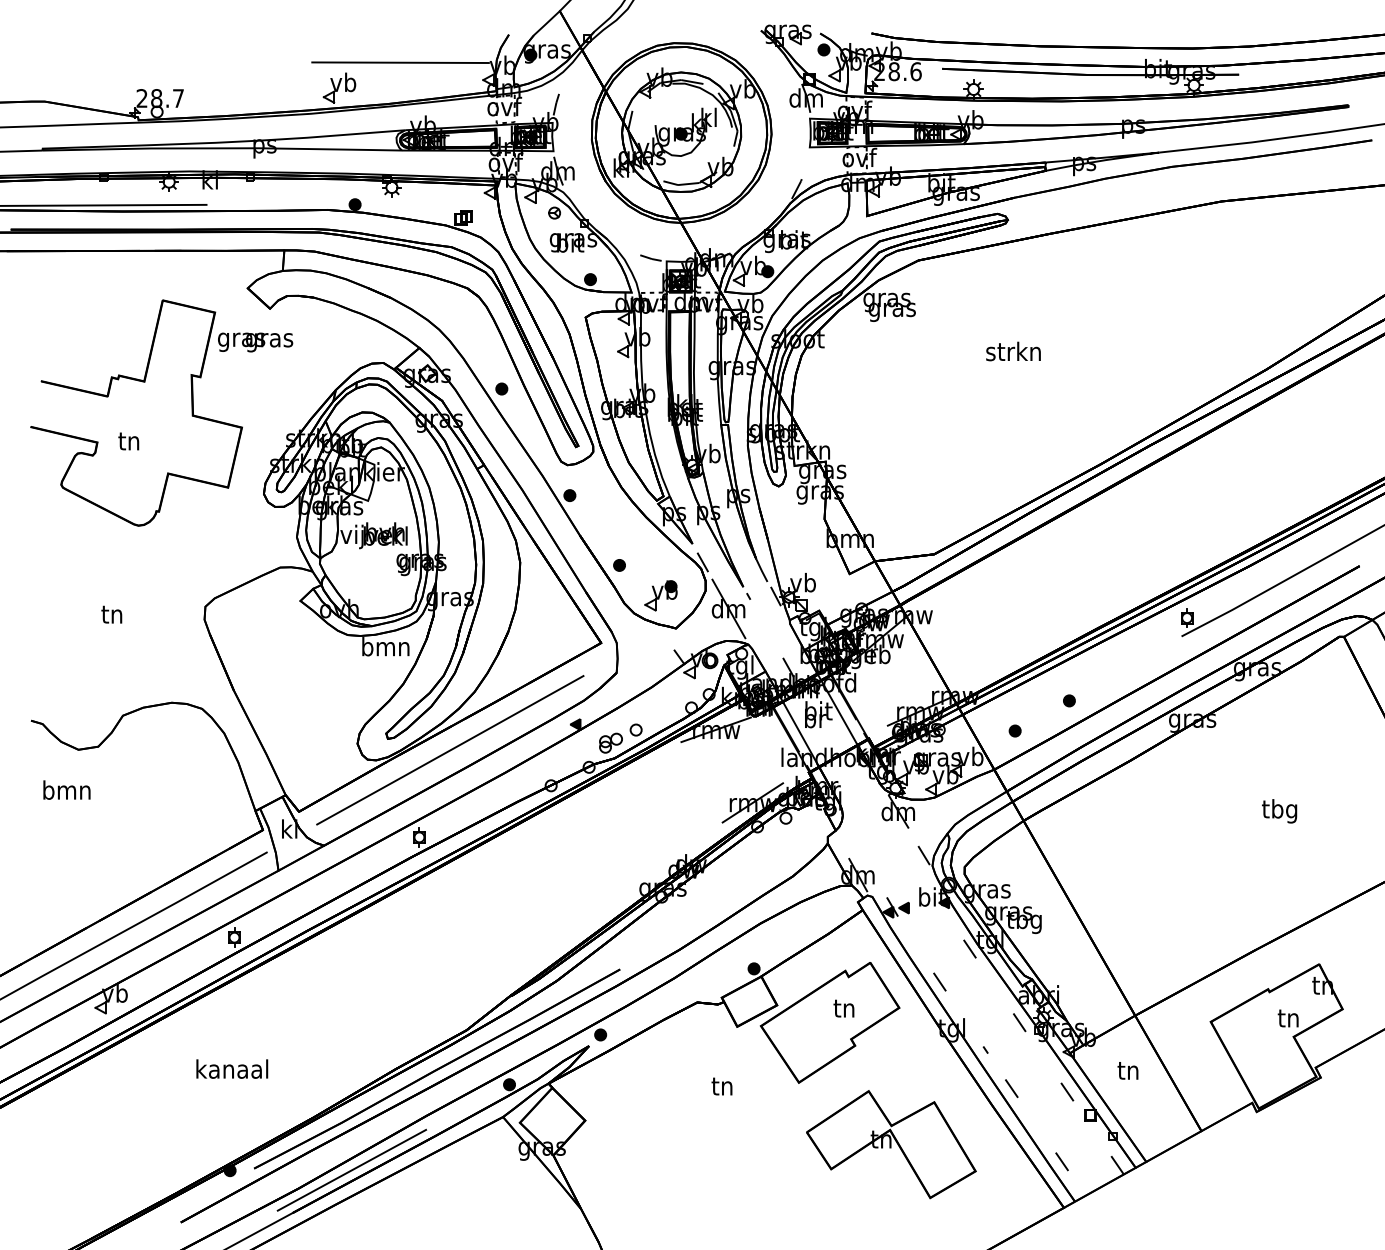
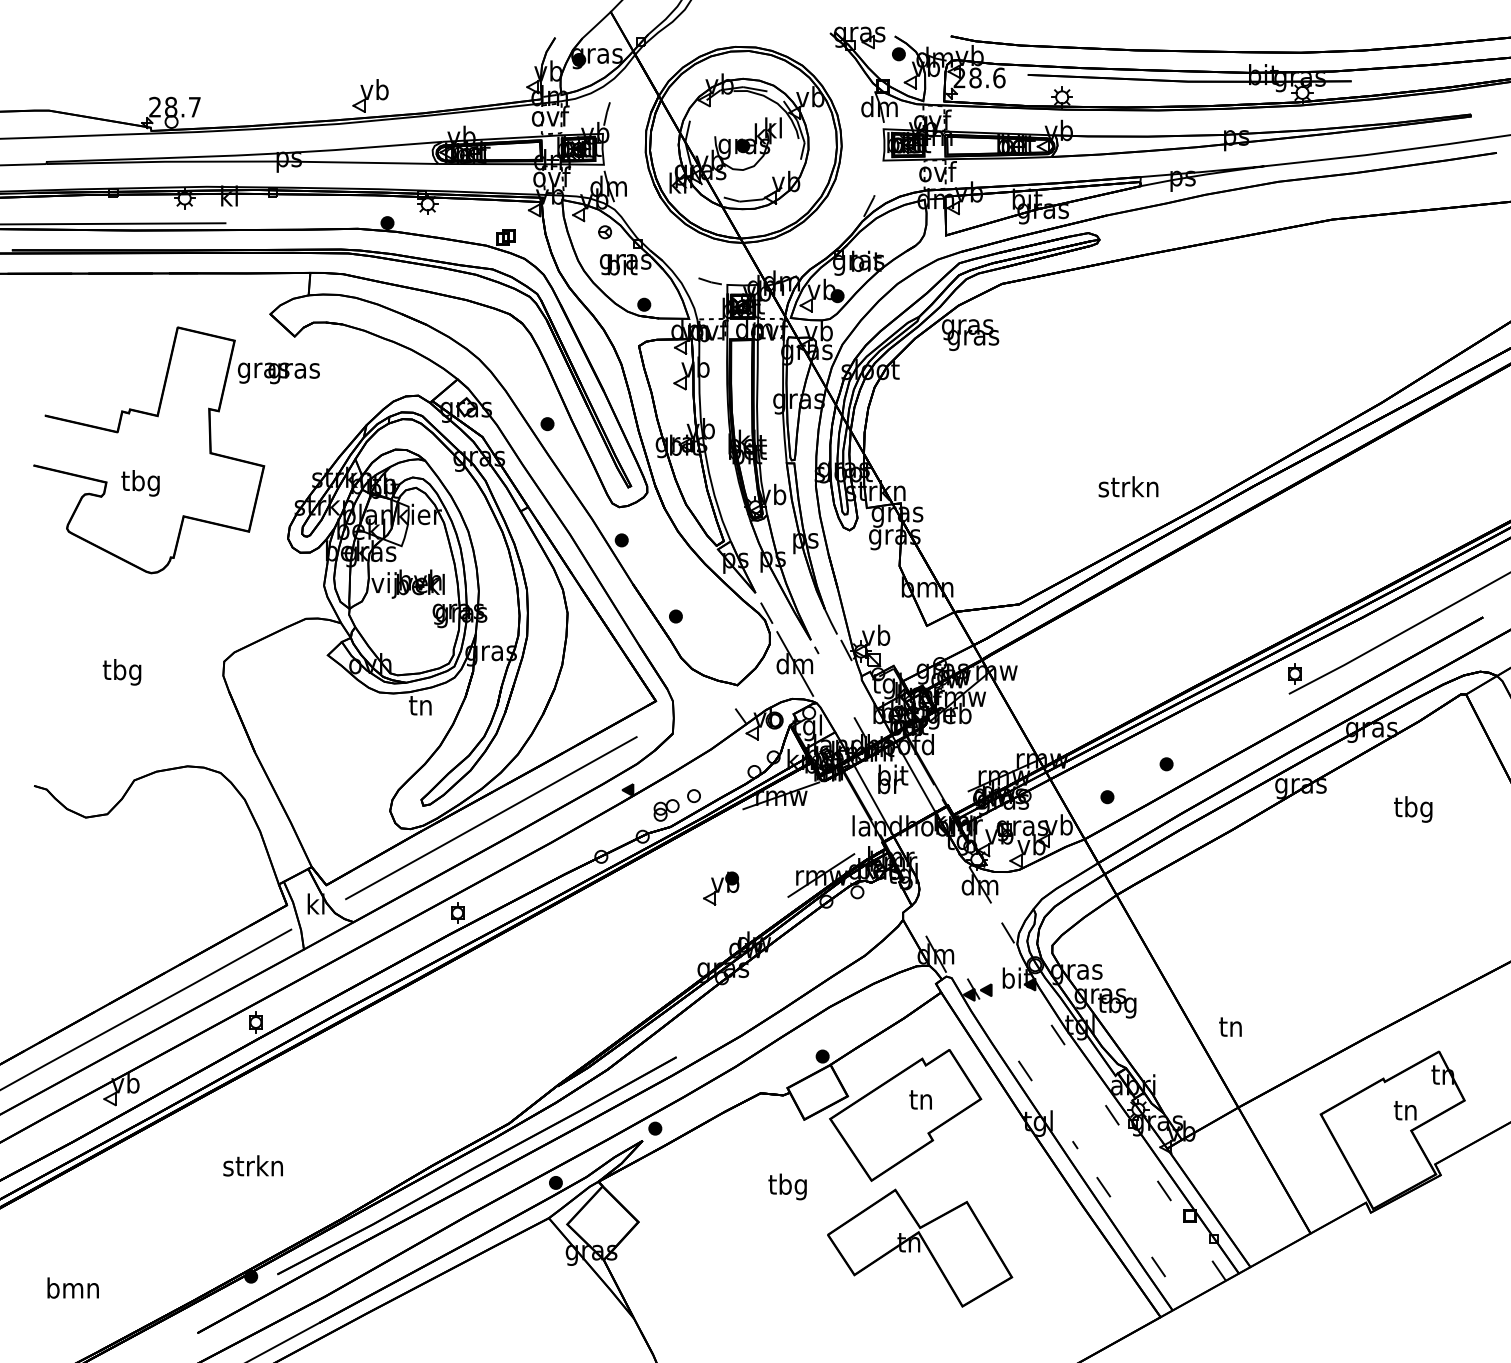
line: (400, 62) -> (437, 67), removed
text: (1013, 351) -> (1128, 486), moved
text: (128, 443) -> (140, 483), tn -> tbg
part: (660, 595) -> (720, 888), moved
text: (111, 616) -> (121, 672), tn -> tbg
text: (385, 646) -> (420, 704), bmn -> tn
text: (66, 789) -> (72, 1287), moved
text: (1279, 811) -> (1413, 809), moved
text: (232, 1068) -> (253, 1165), kanaal -> strkn
text: (1127, 1070) -> (1229, 1026), moved
text: (721, 1088) -> (787, 1187), tn -> tbg
part: (891, 1144) -> (920, 1248), moved
line: (351, 1169) -> (383, 1275), removed

